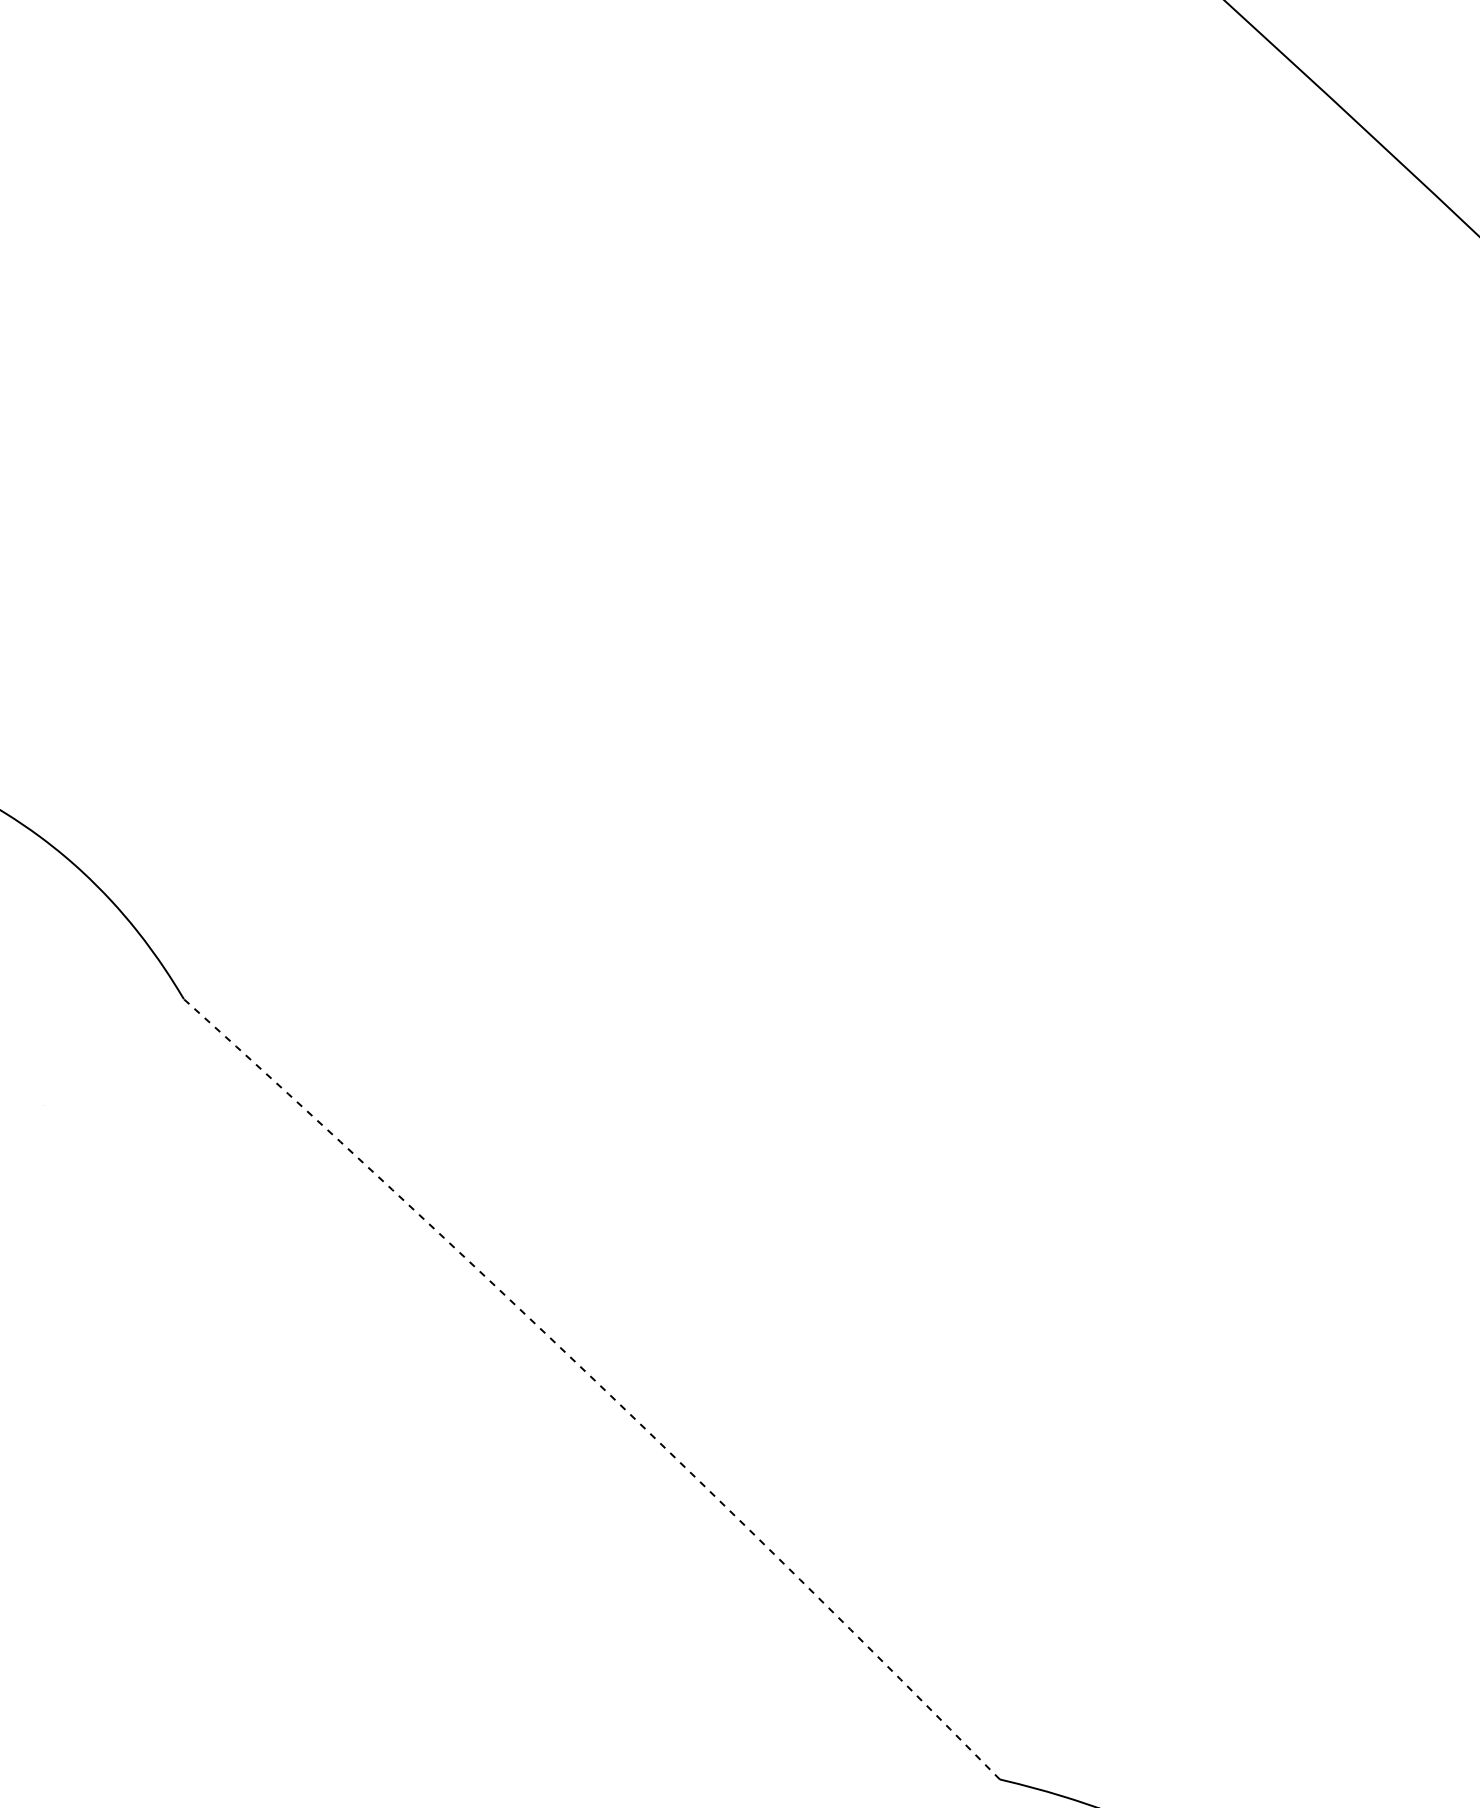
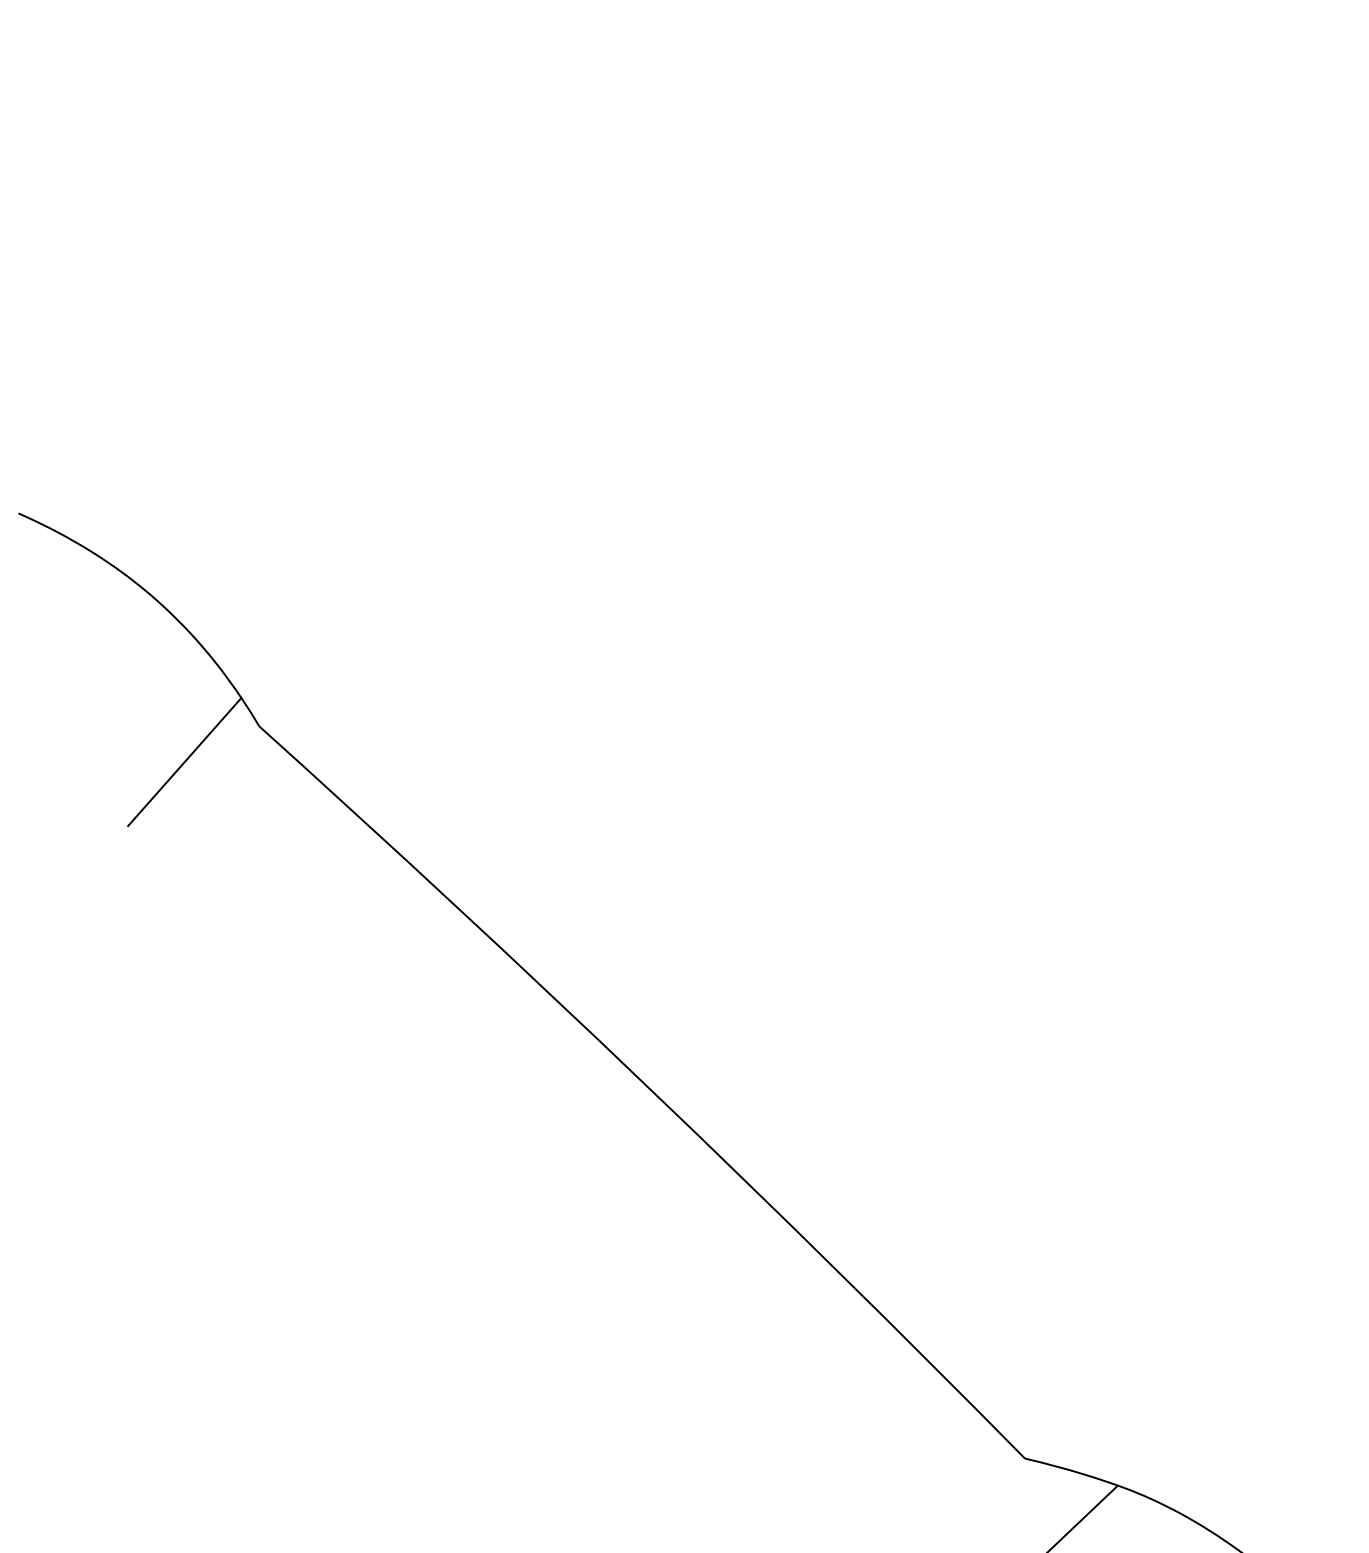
line: (104, 1036) -> (184, 761), added
arc: (597, 1383) -> (647, 1086), dashed -> solid

